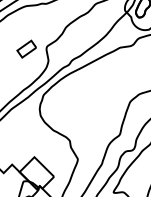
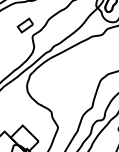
part: (26, 48) -> (25, 25), moved

